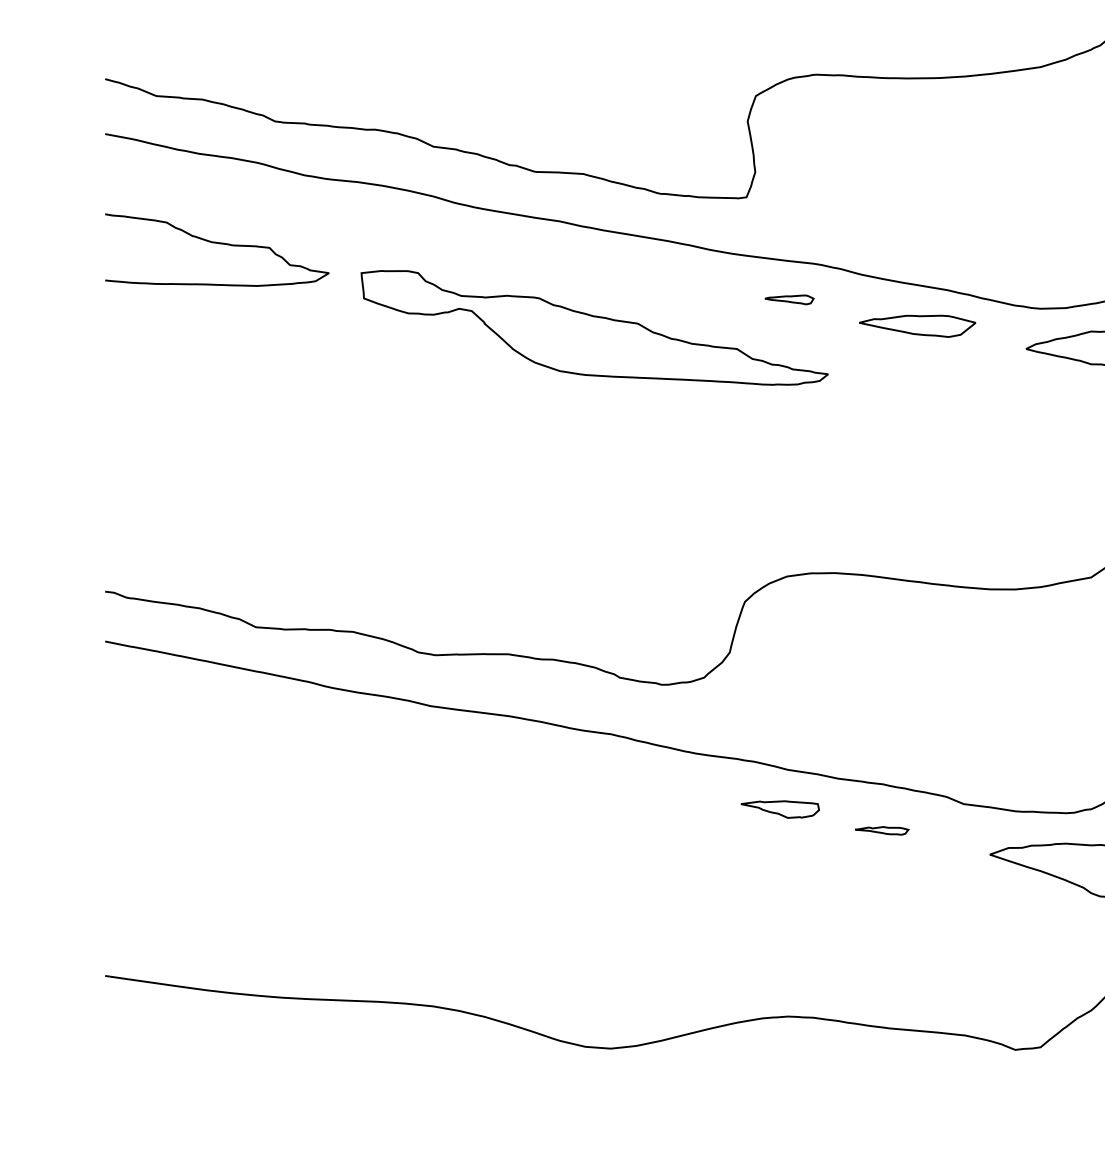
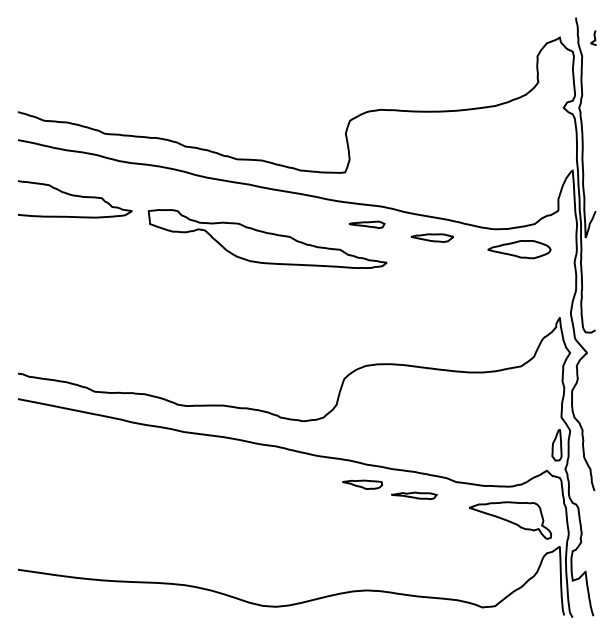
part: (790, 299) -> (367, 224), size x1.43
part: (915, 324) -> (431, 237), size x0.71
part: (882, 830) -> (414, 495), size x1.67

